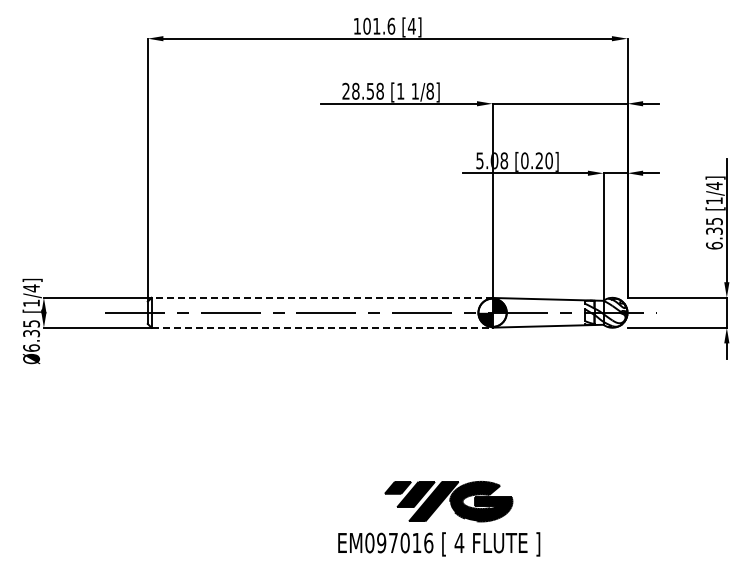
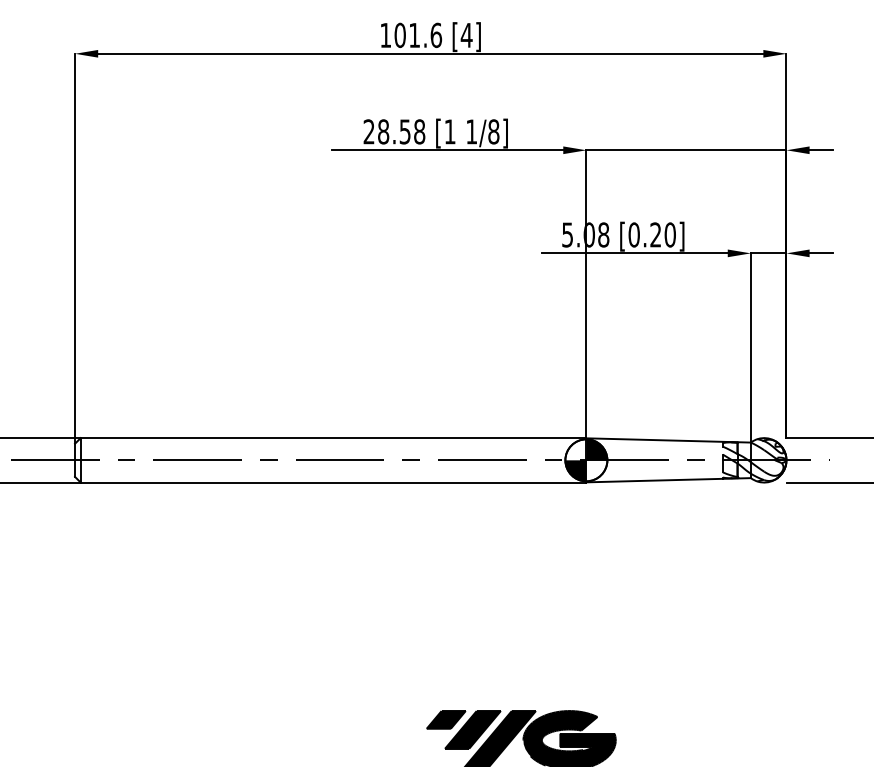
line: (321, 297) -> (332, 437), dashed -> solid
line: (322, 327) -> (334, 482), dashed -> solid

